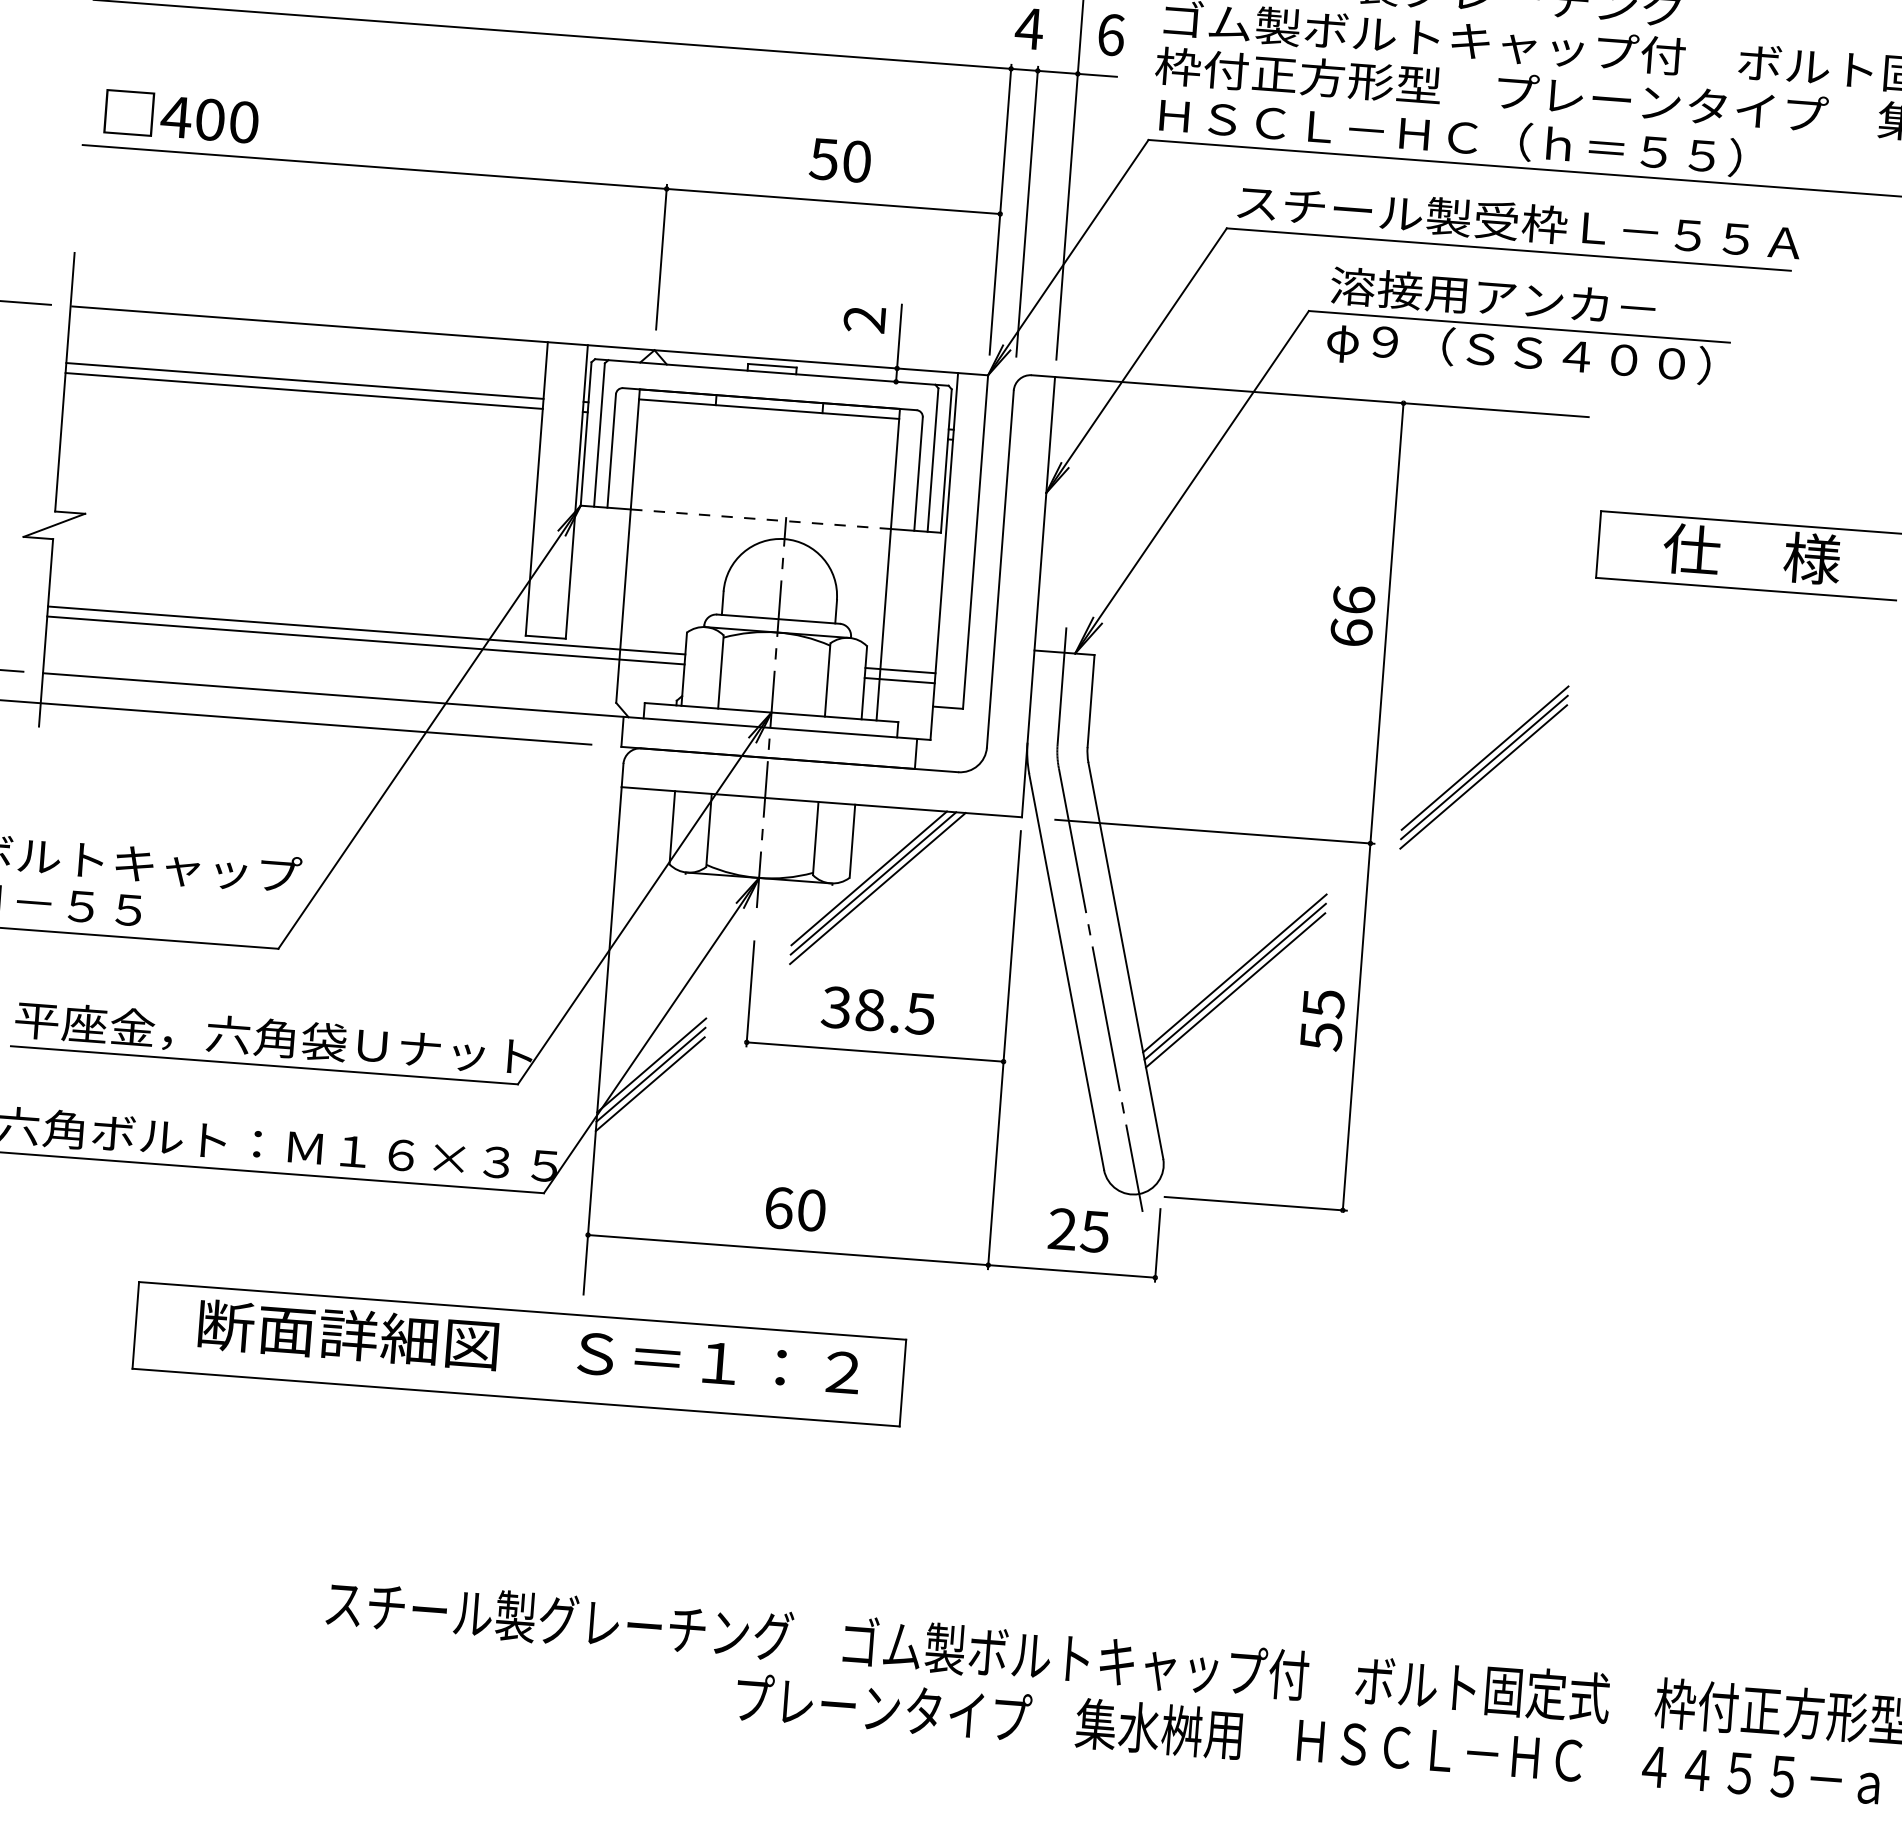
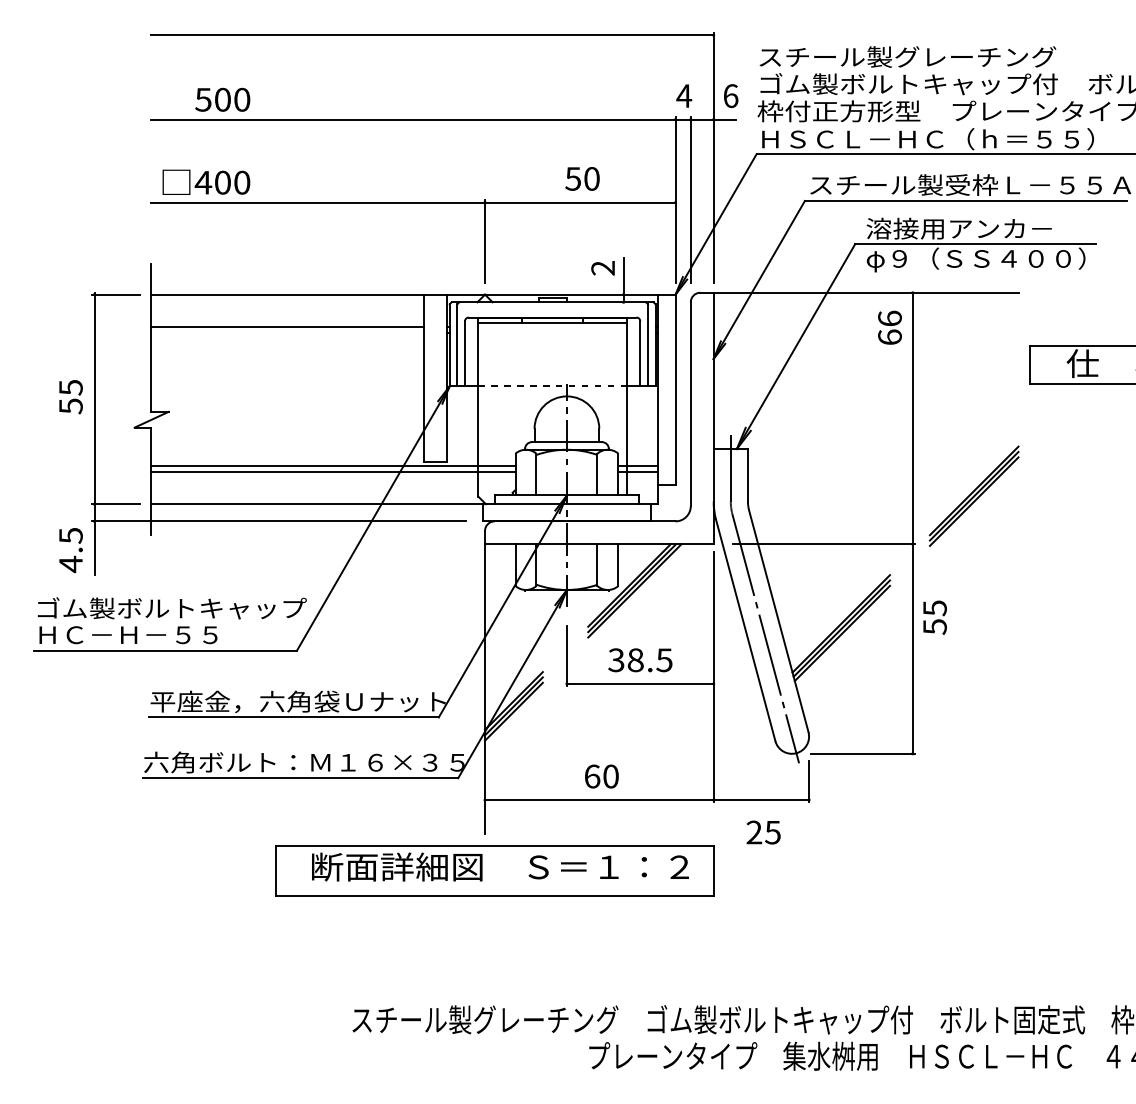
line: (303, 390) -> (287, 332), removed
text: (1351, 615) -> (889, 327), moved
text: (1321, 1019) -> (934, 617), moved
text: (1078, 1230) -> (763, 832), moved
part: (518, 1353) -> (494, 870), moved

